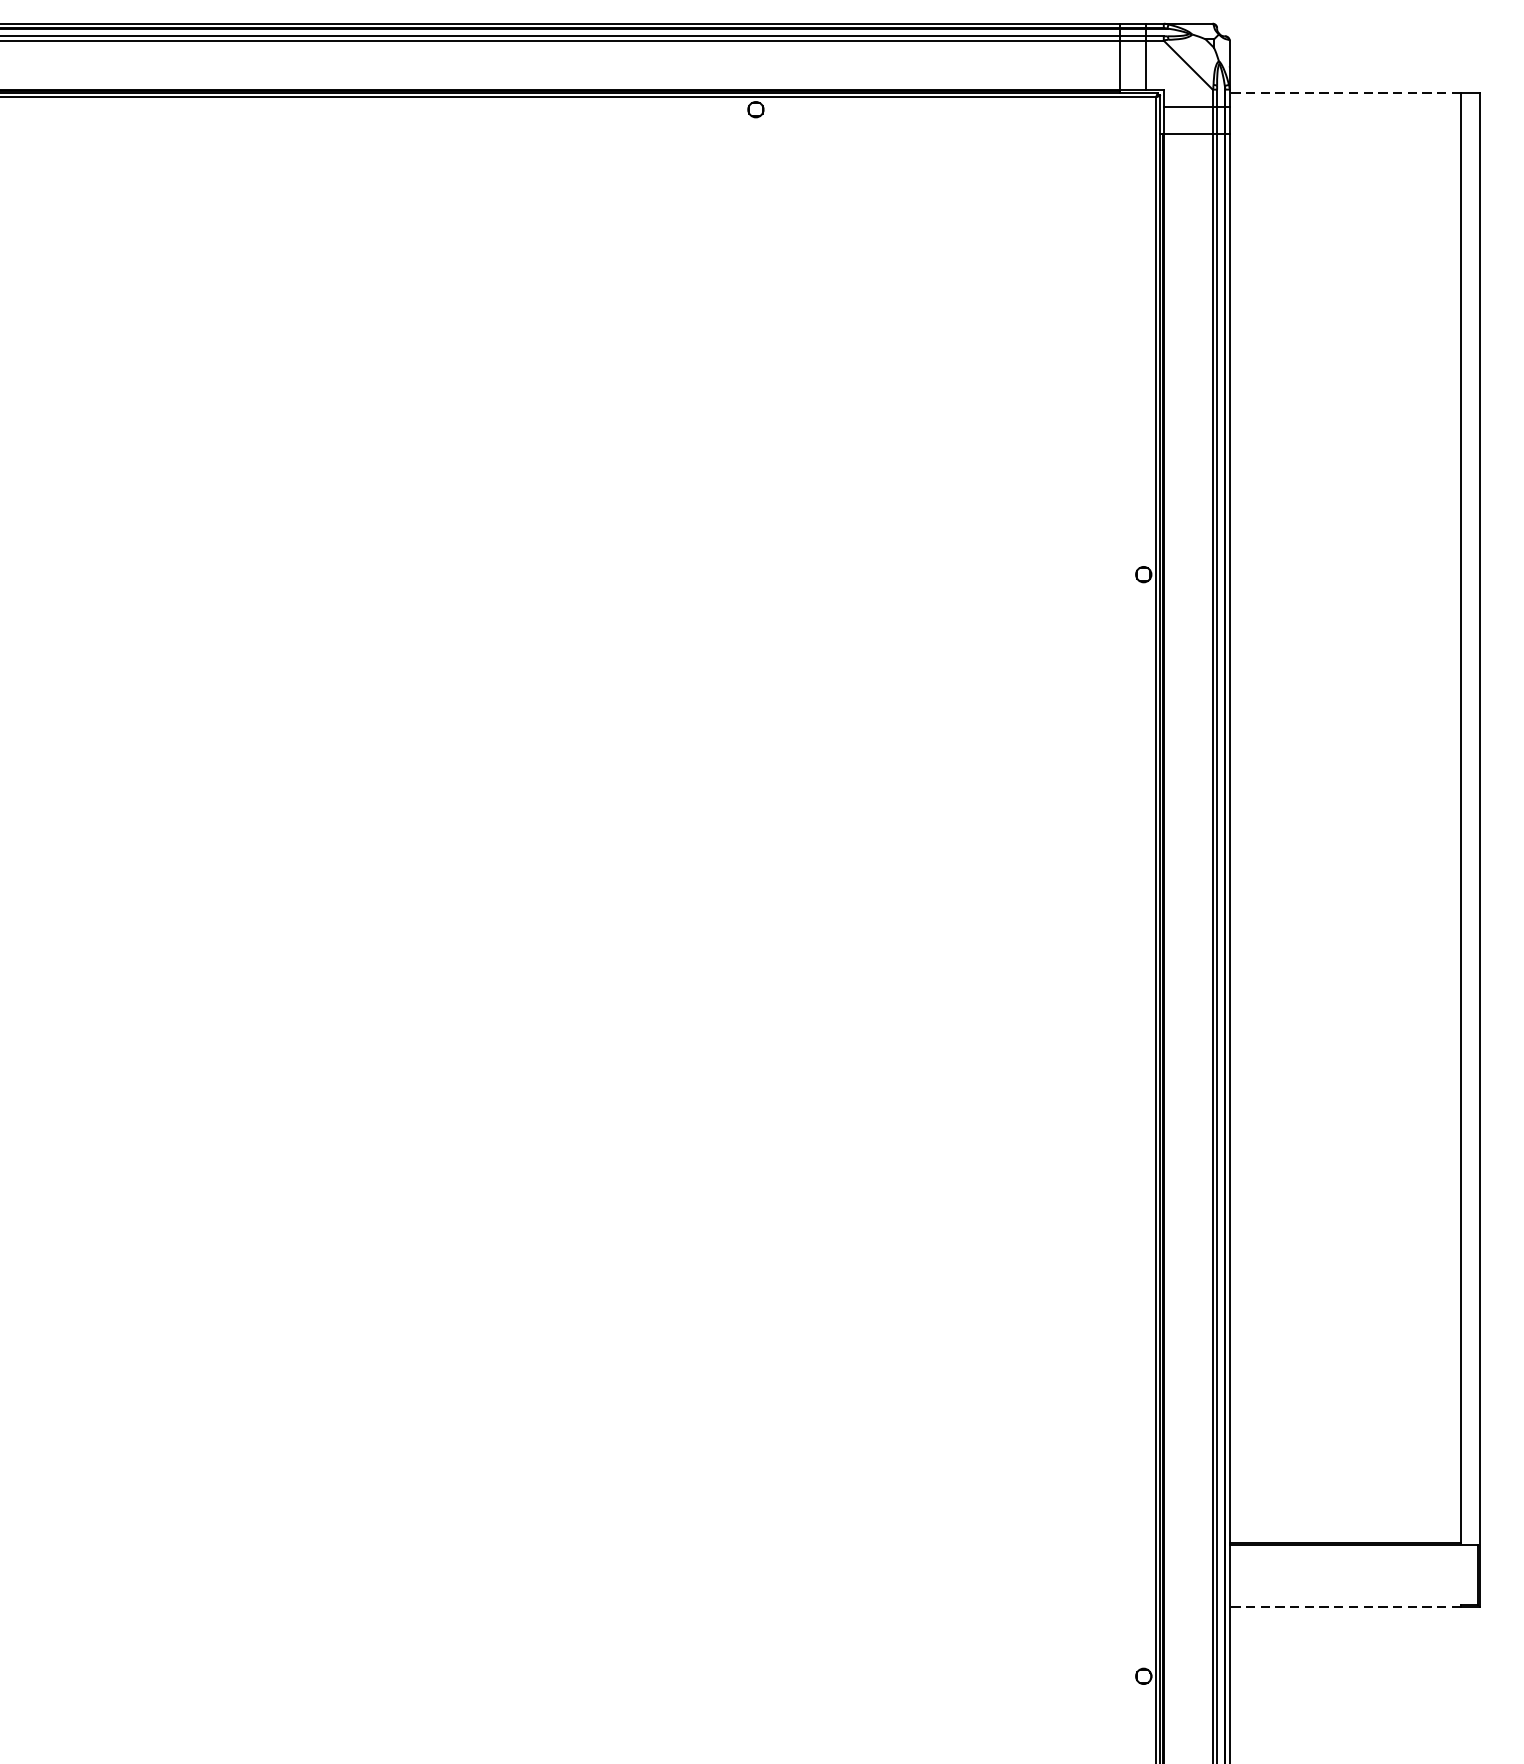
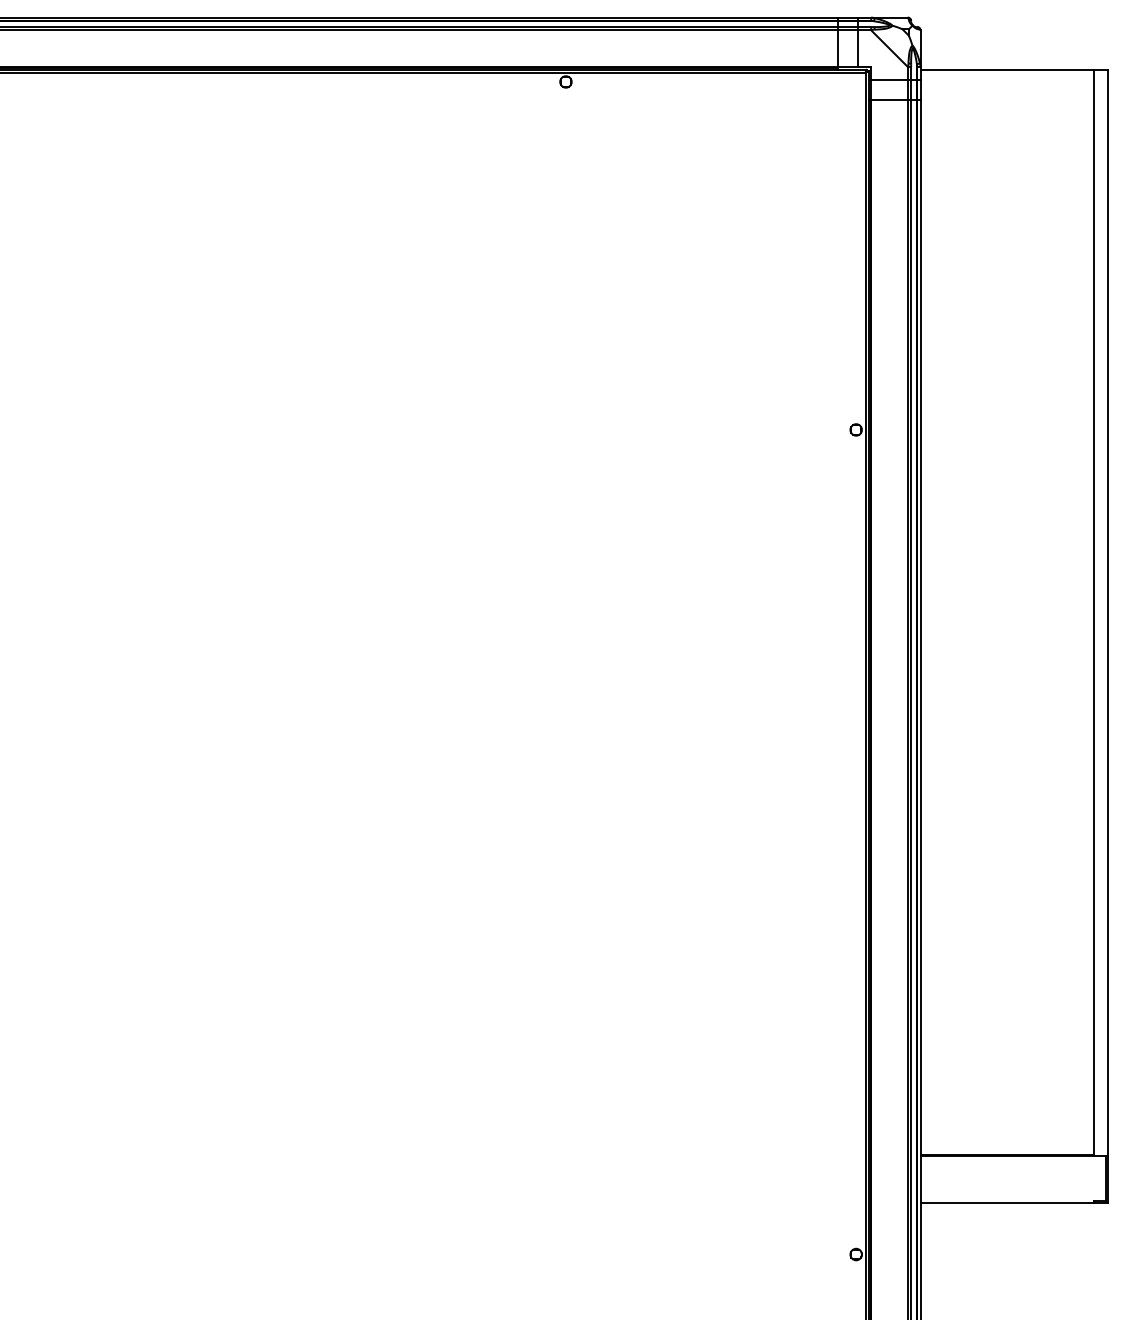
line: (1345, 93) -> (1007, 69), dashed -> solid
line: (1345, 1606) -> (1007, 1202), dashed -> solid

